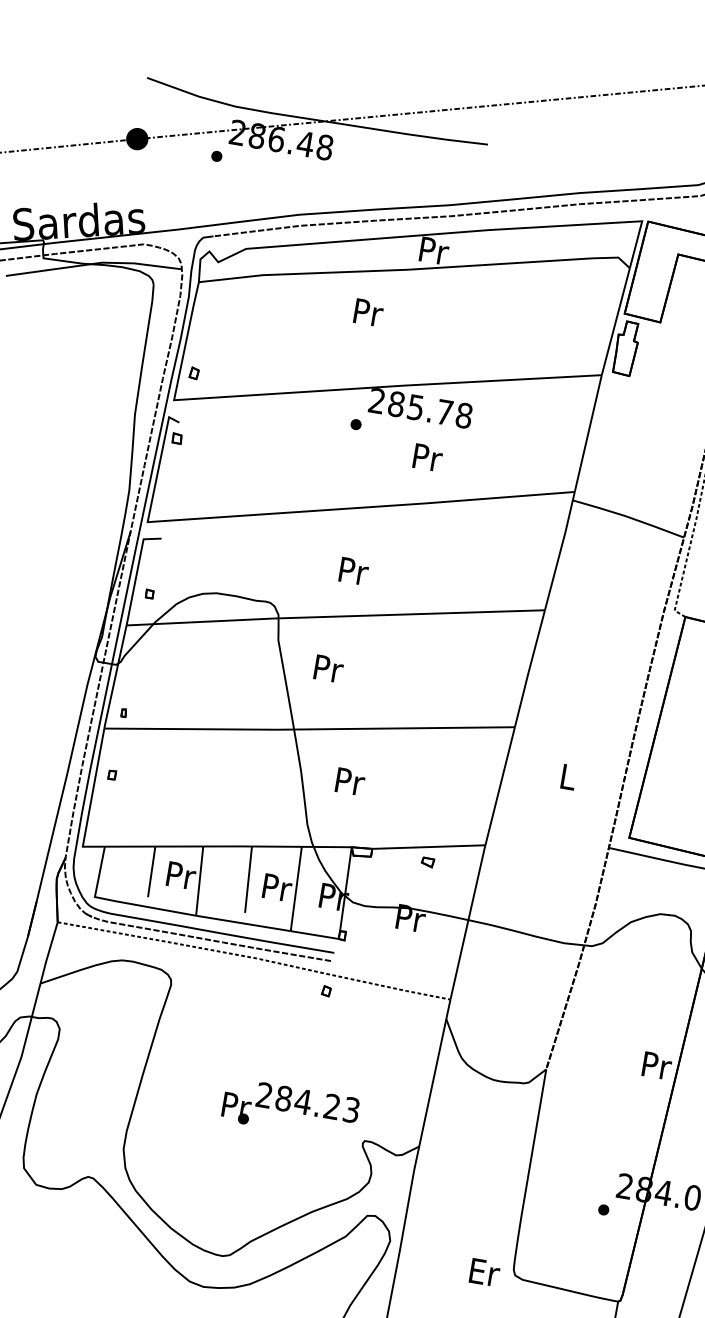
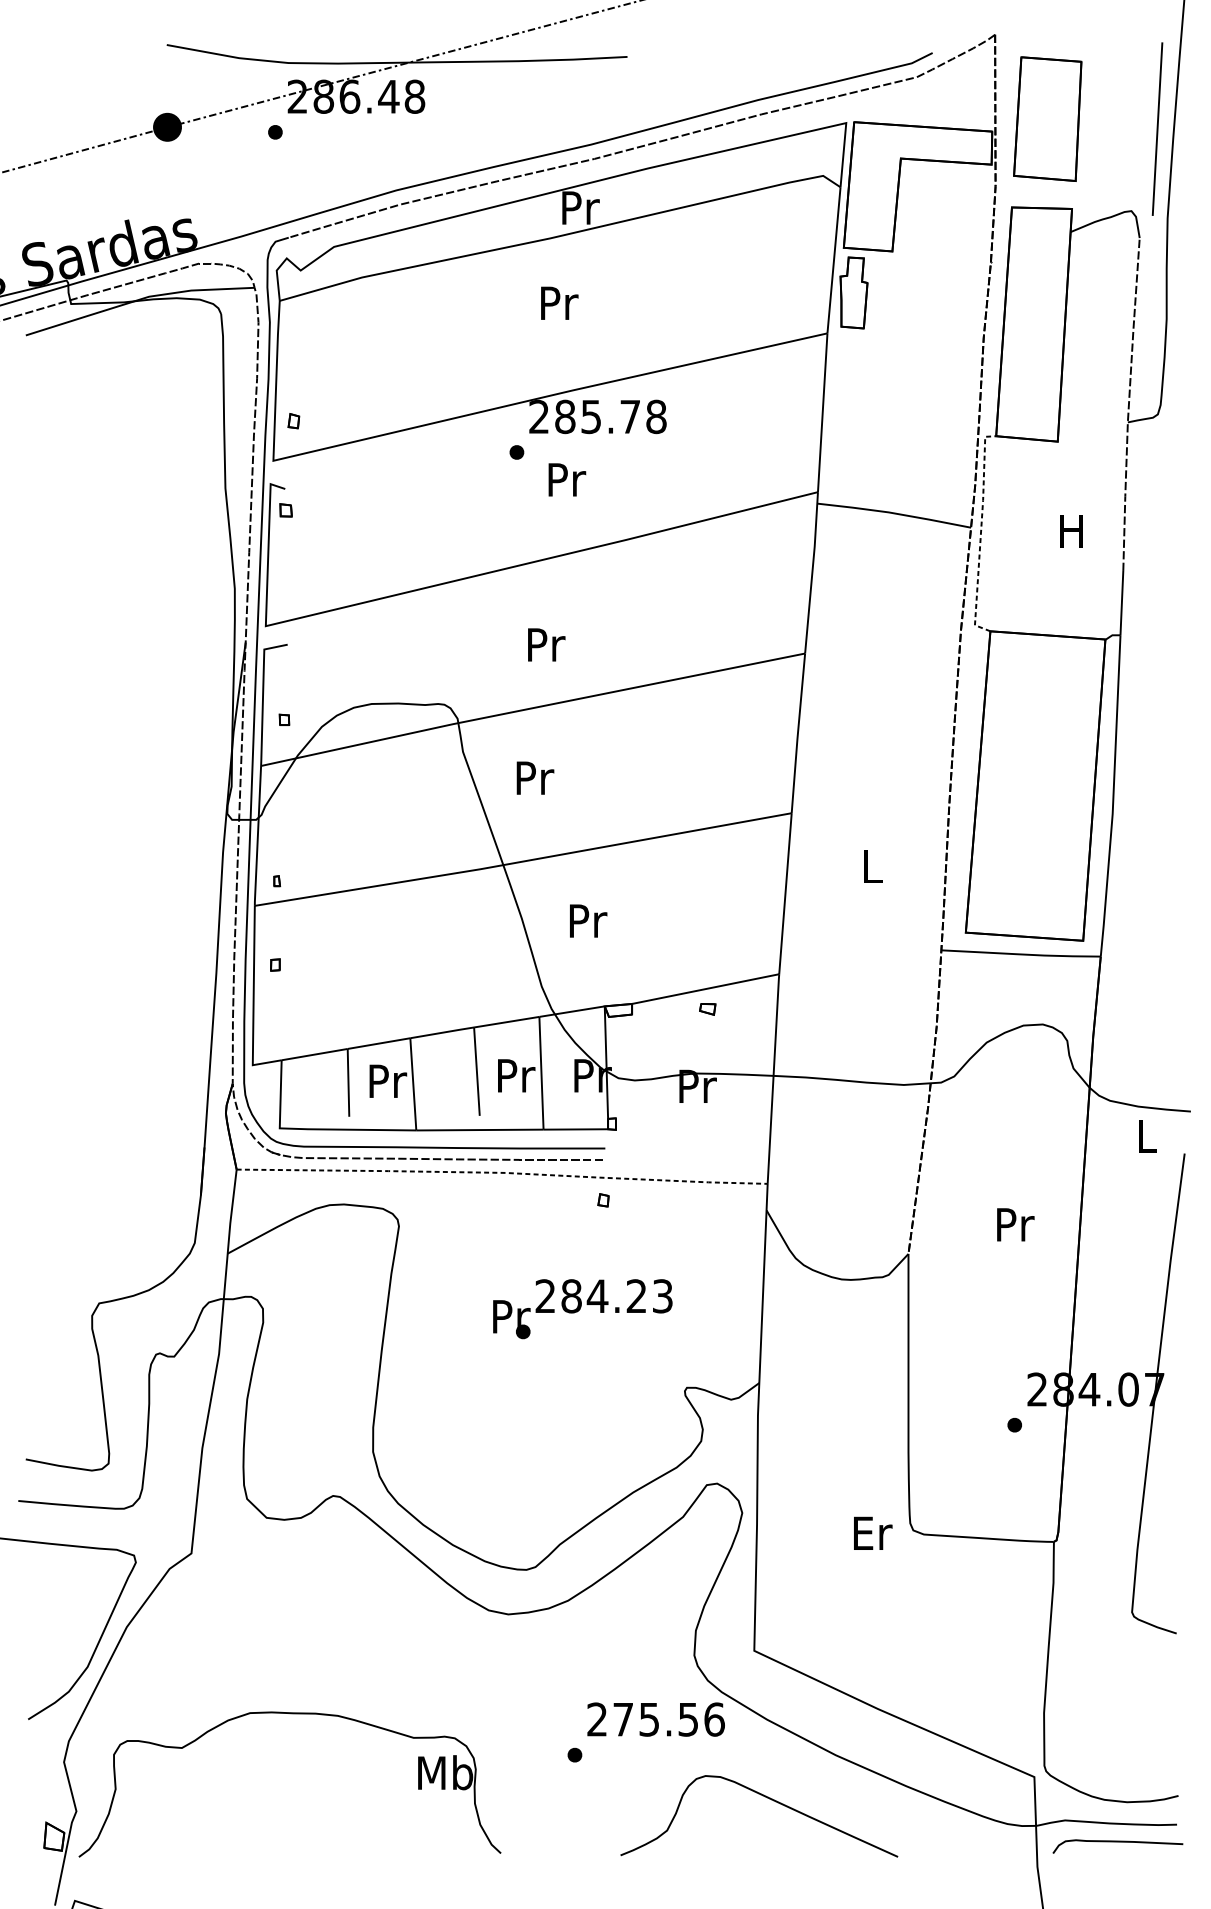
text: (368, 312) -> (559, 302), moved
text: (428, 457) -> (567, 479), moved
text: (657, 1065) -> (1015, 1224), moved
text: (290, 1109) -> (582, 1309), moved

